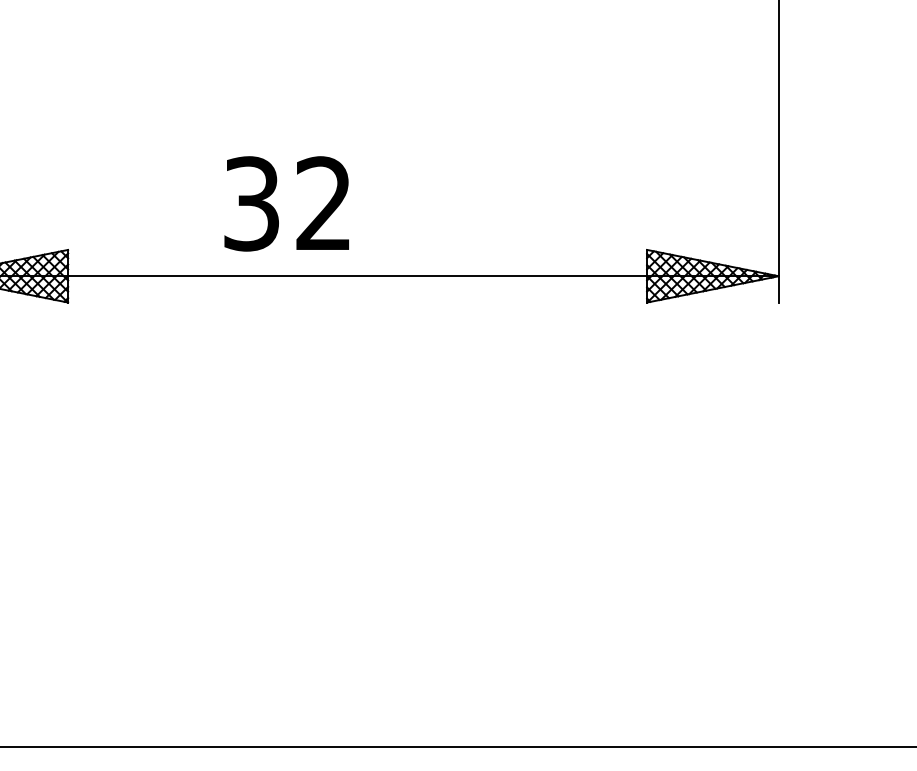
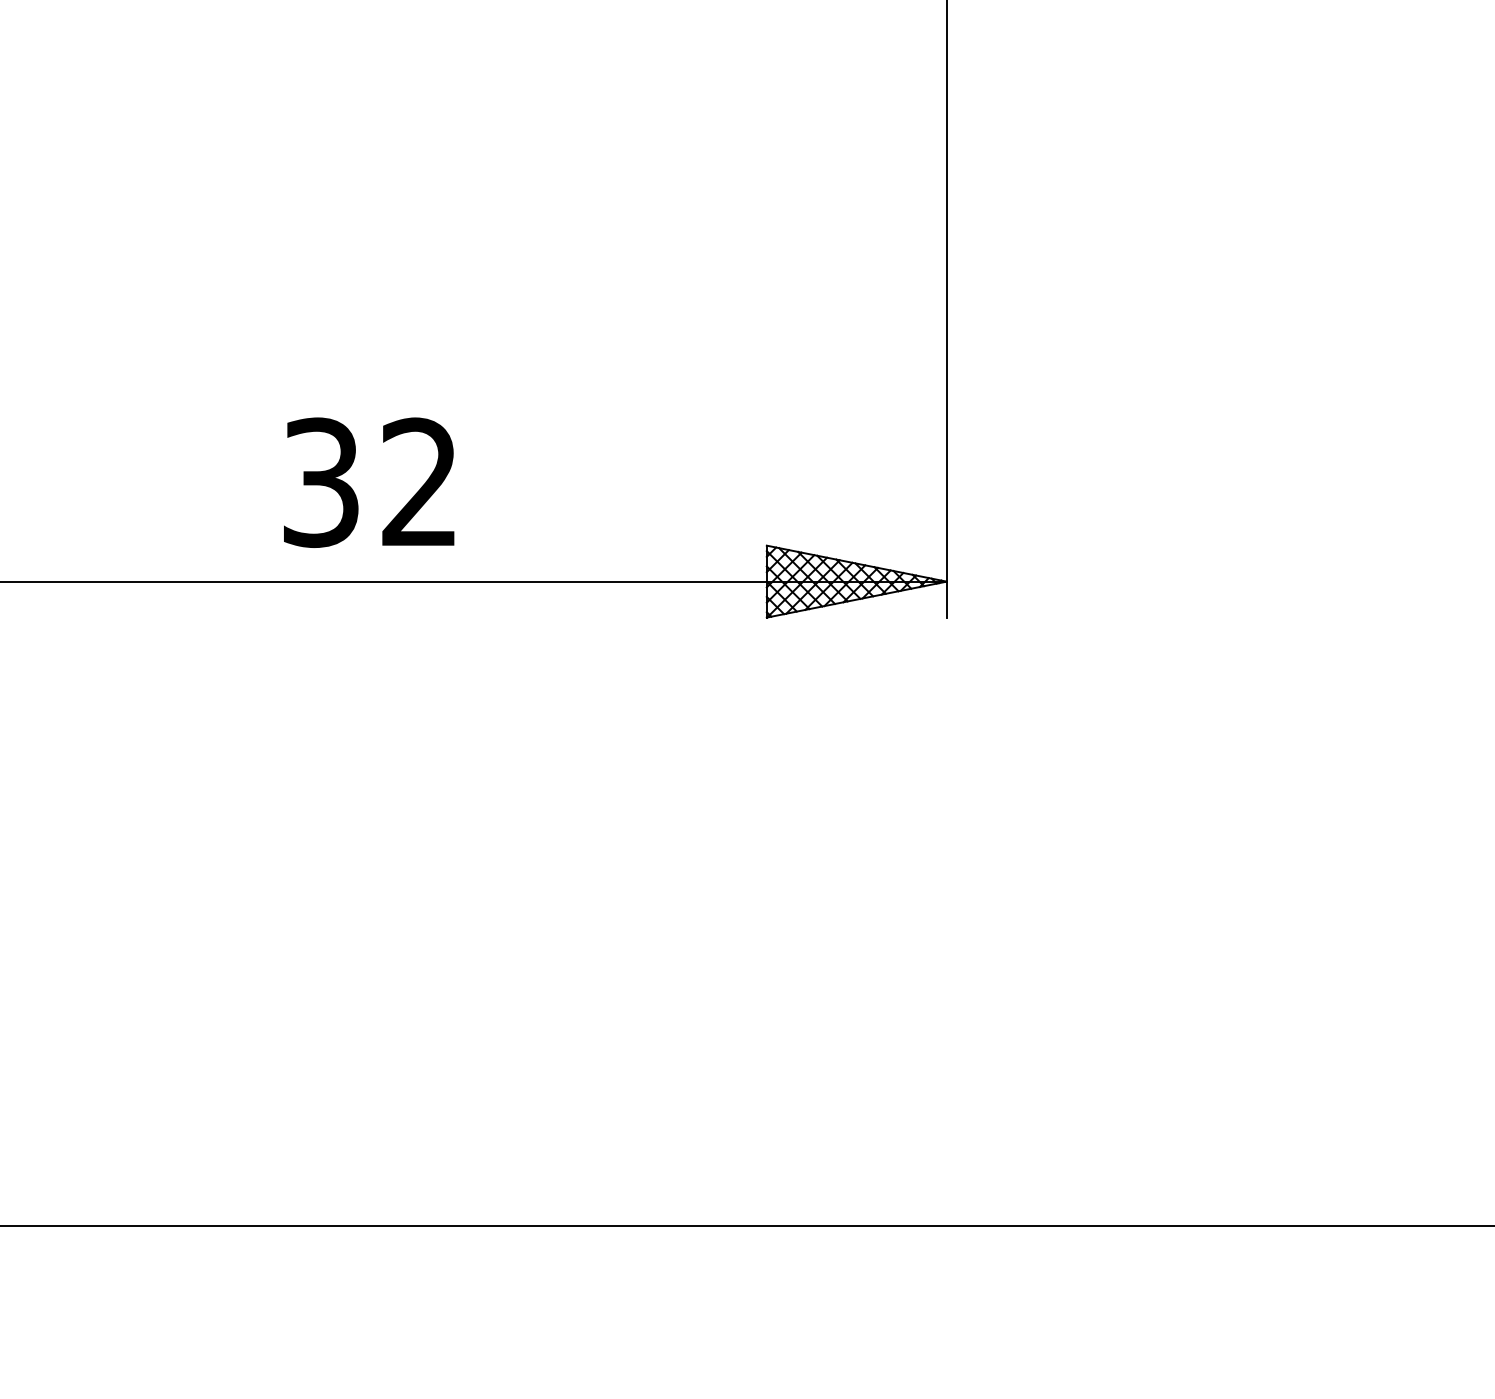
text: (287, 203) -> (369, 482), moved

